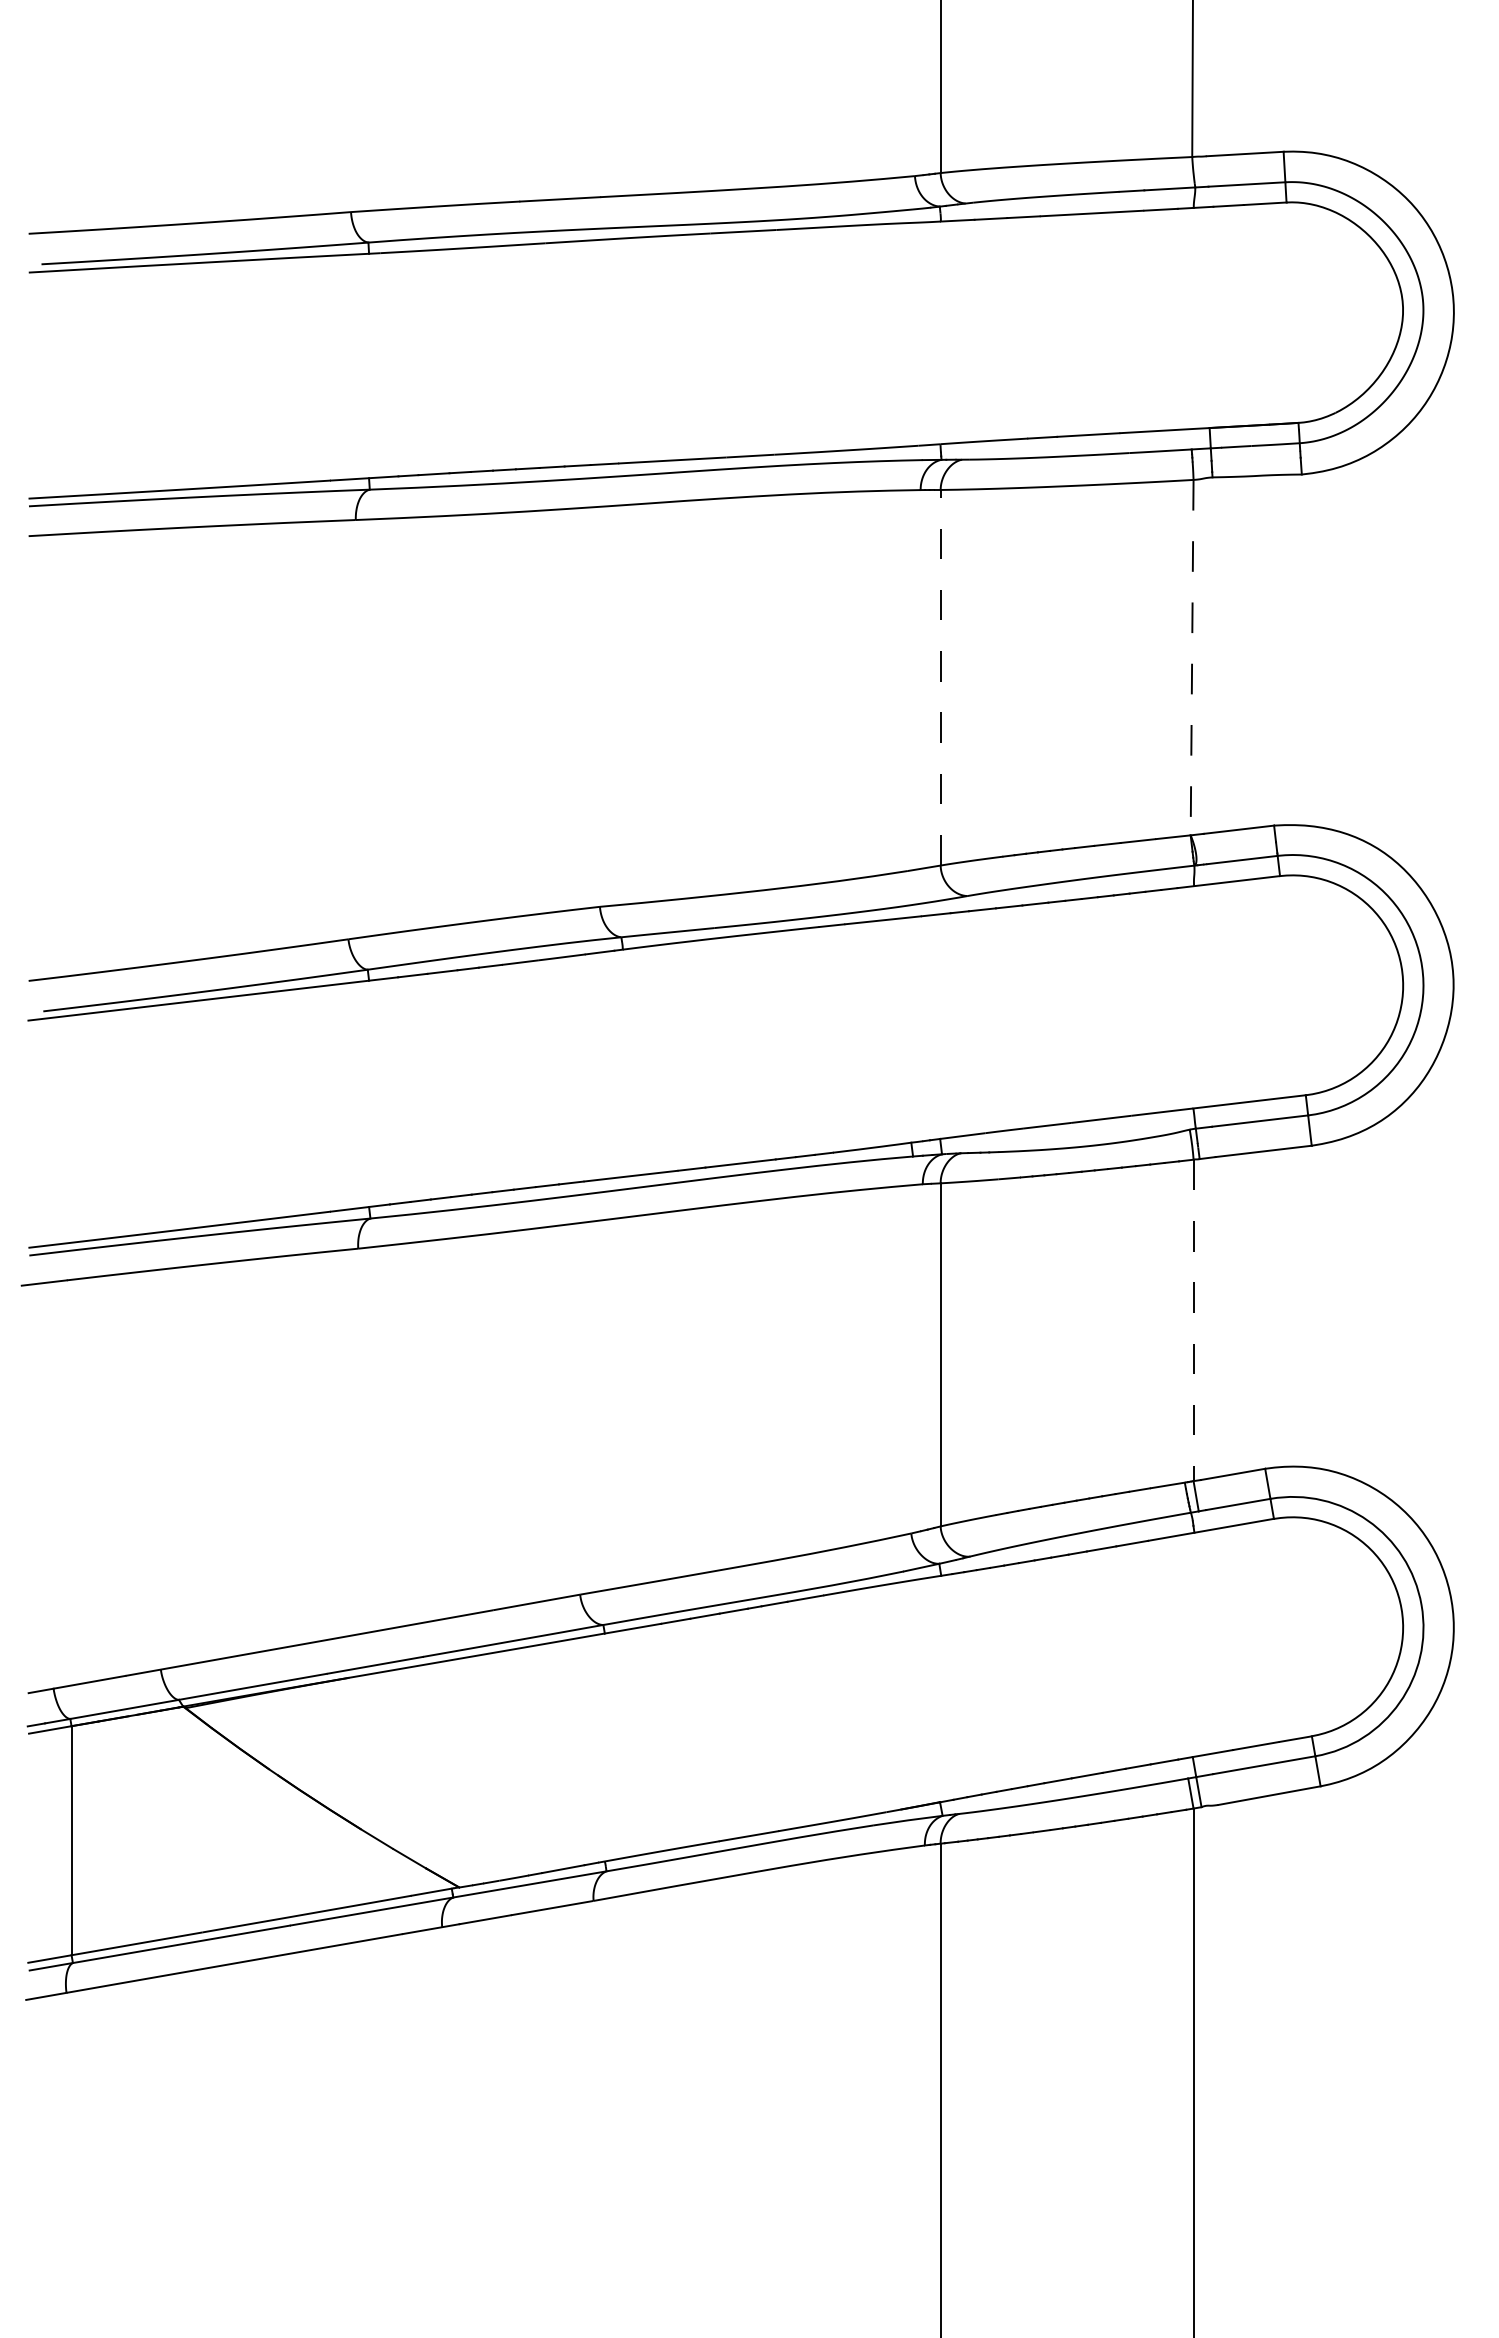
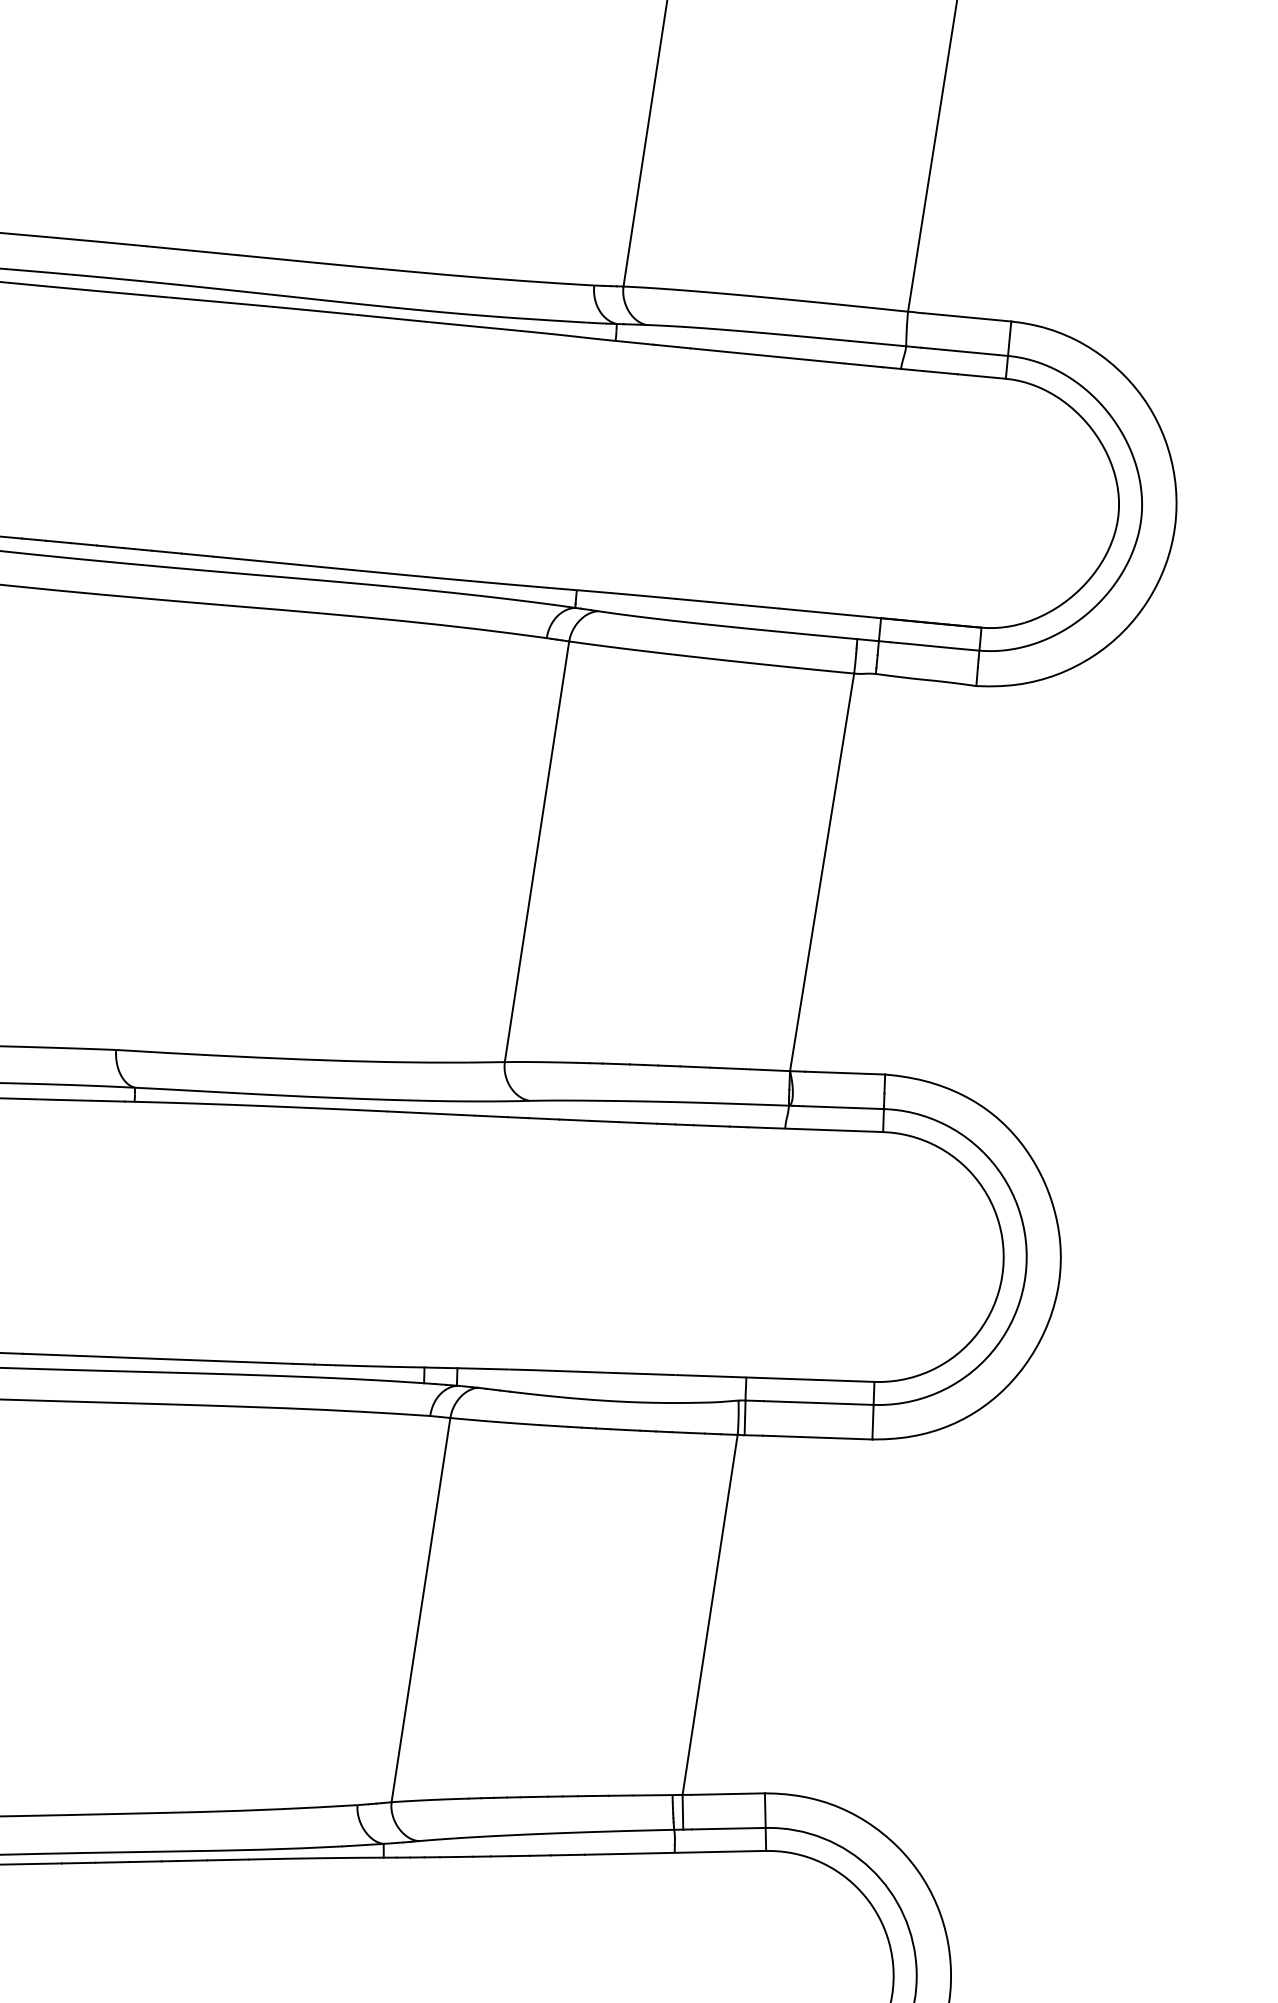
line: (1192, 657) -> (822, 872), dashed -> solid
line: (940, 677) -> (536, 851), dashed -> solid
line: (1193, 1320) -> (710, 1614), dashed -> solid

